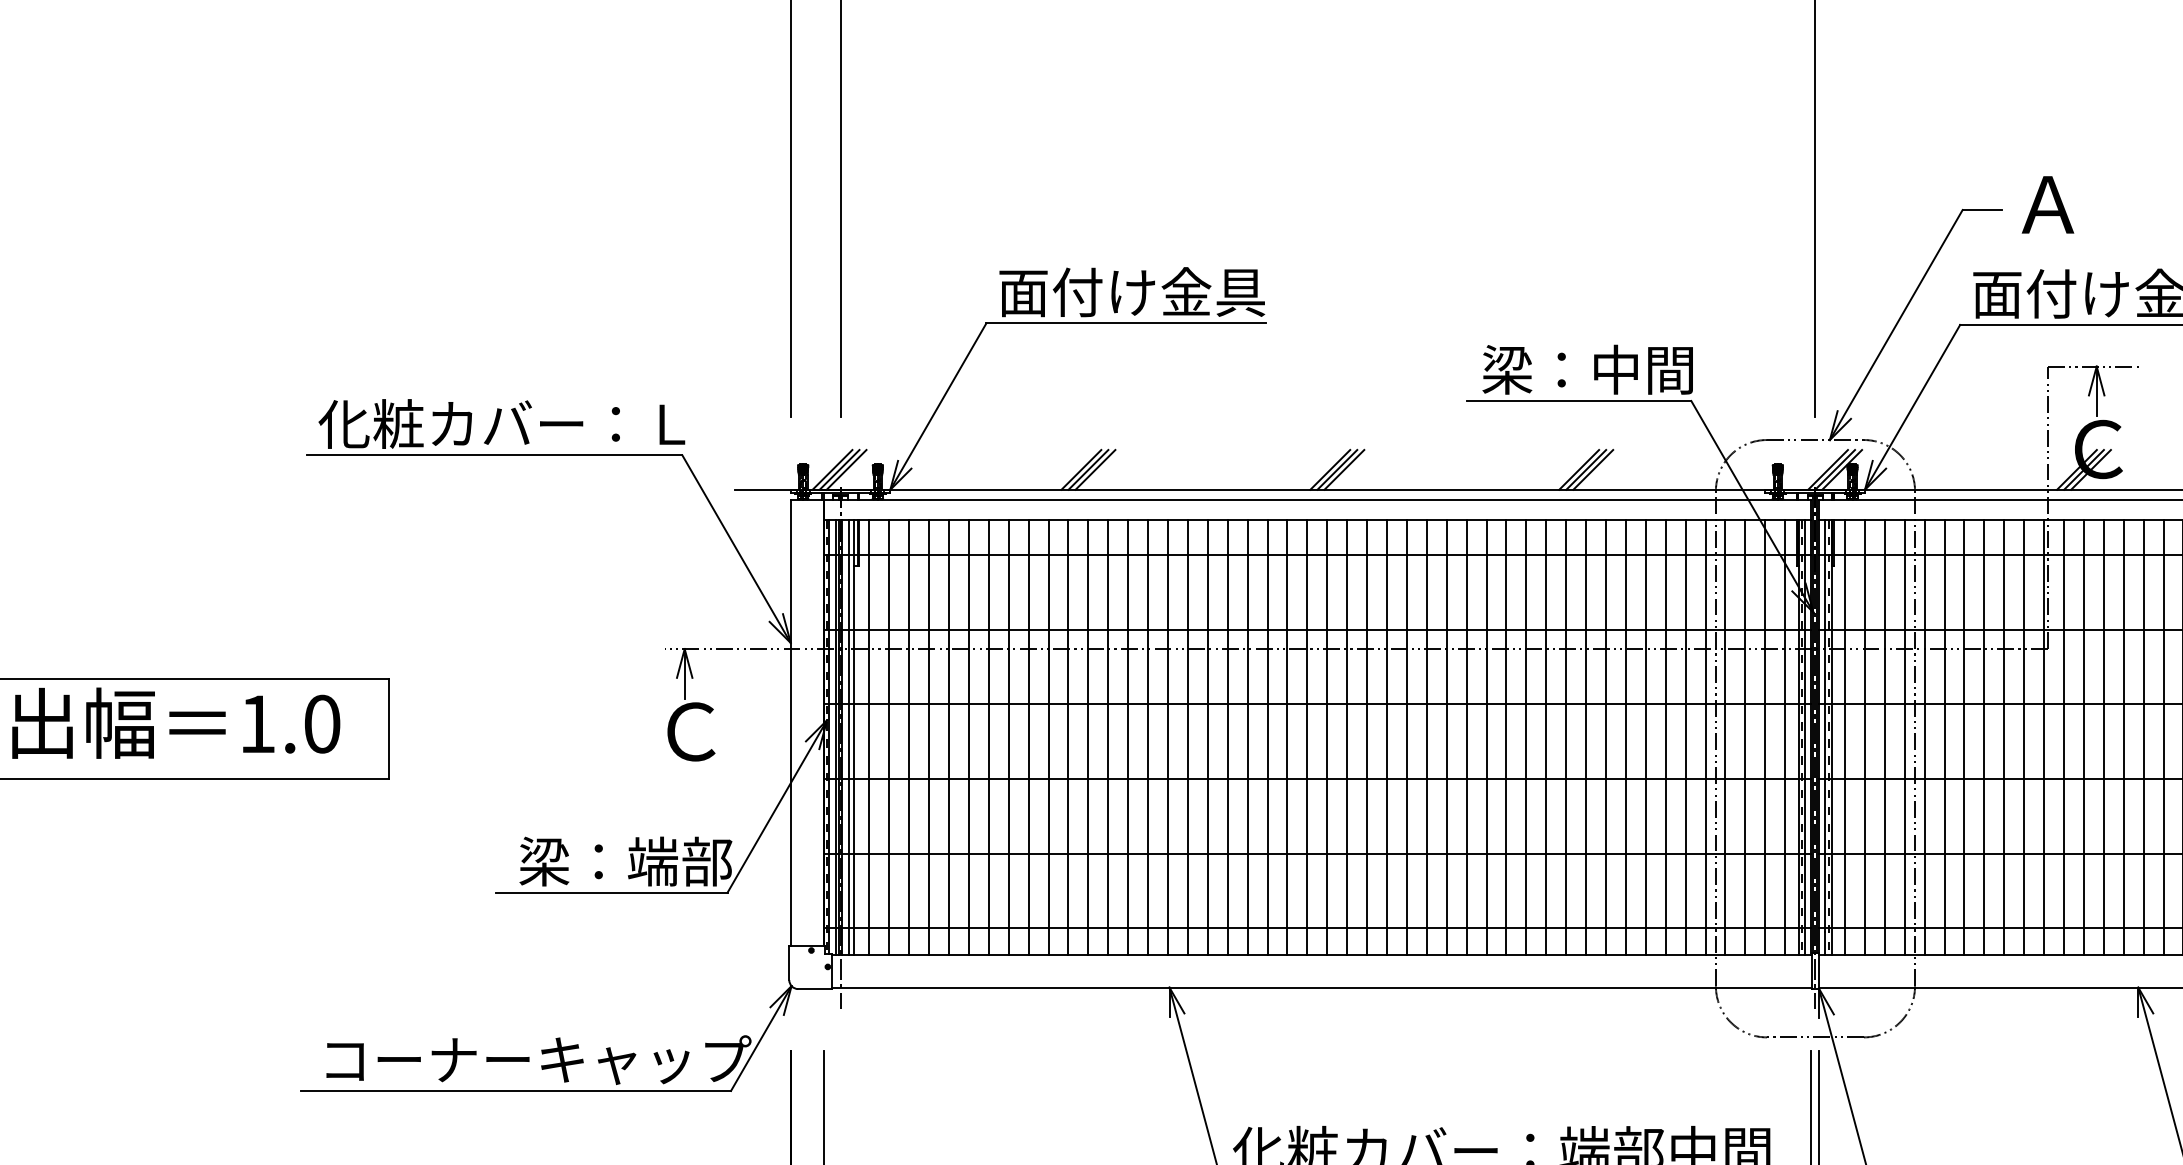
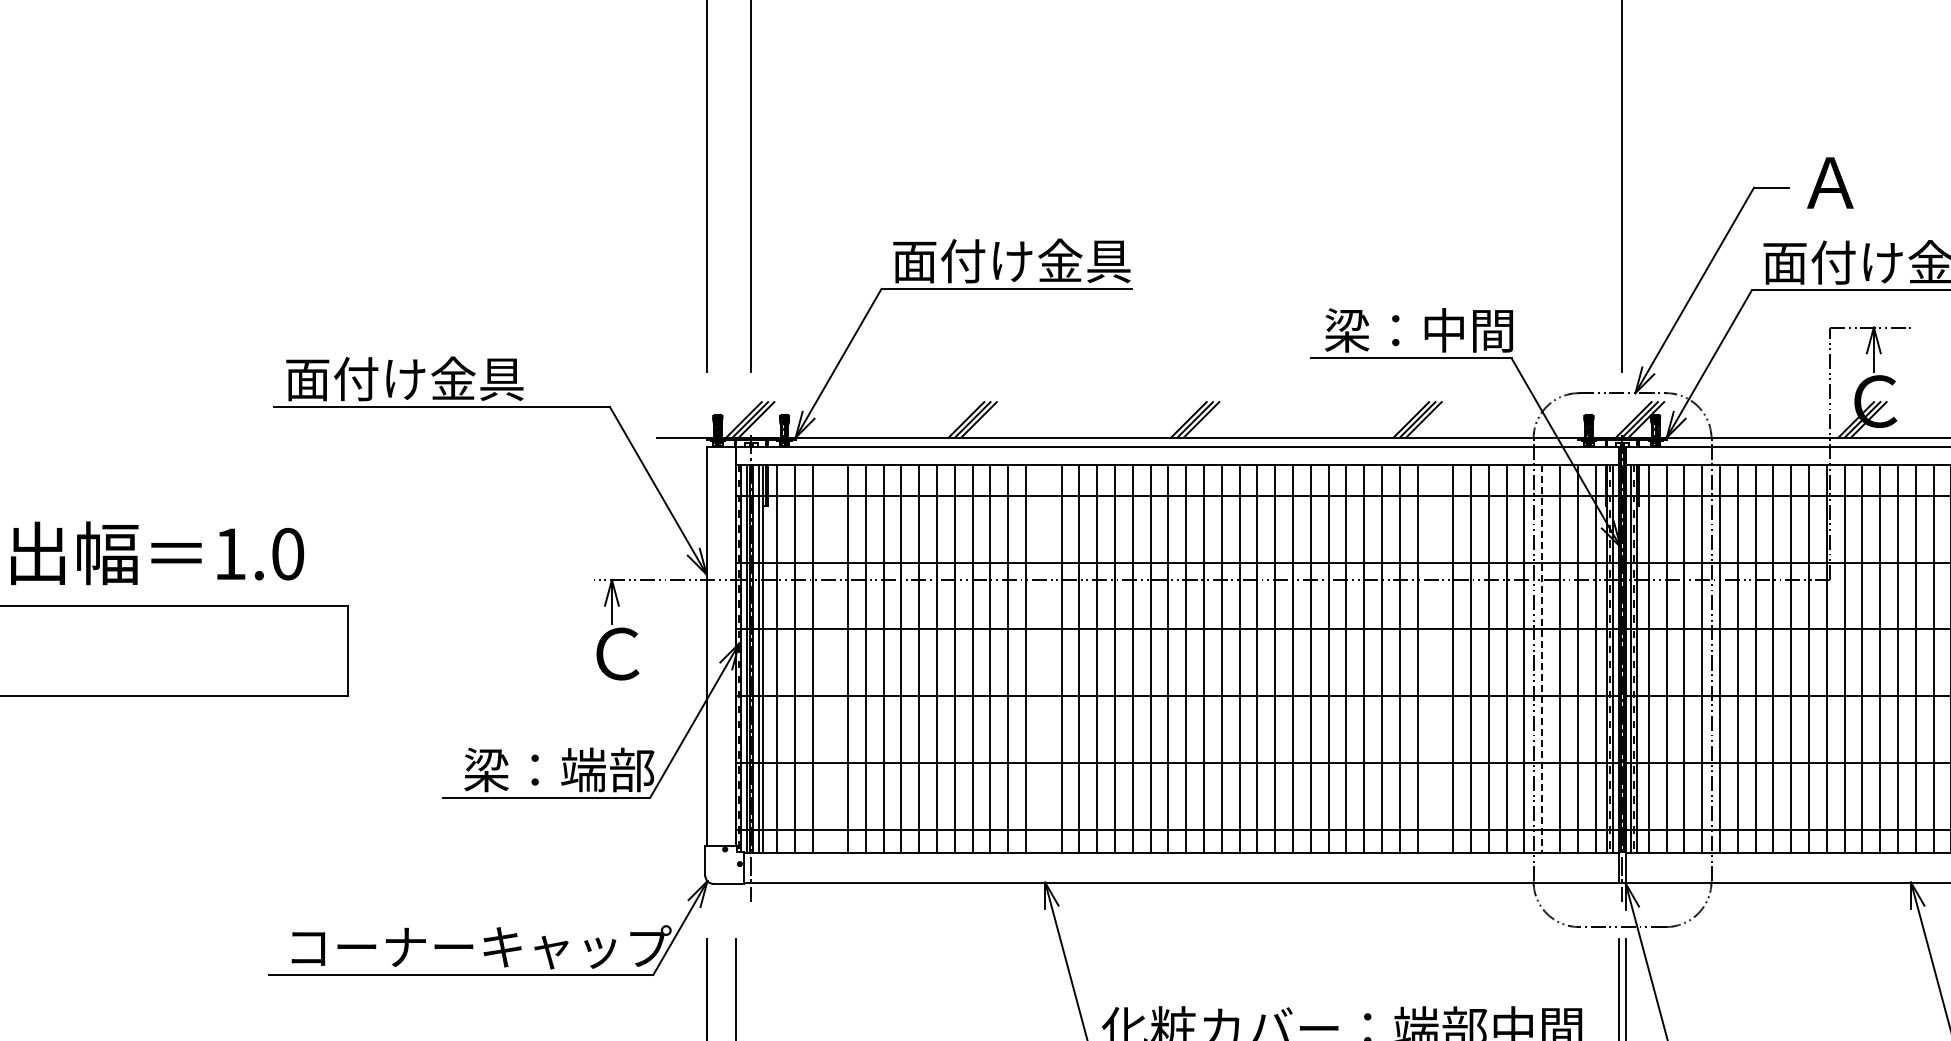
text: (501, 423) -> (448, 378), 化粧カバー：Ｌ -> 面付け金具
text: (176, 723) -> (157, 553), moved
line: (929, 736) -> (830, 658), removed
line: (1167, 736) -> (1043, 658), removed
line: (1606, 736) -> (1435, 658), removed
line: (1725, 738) -> (1542, 659), solid -> dashed

